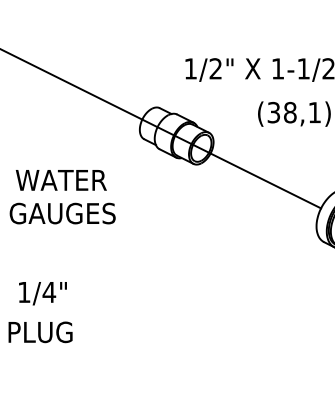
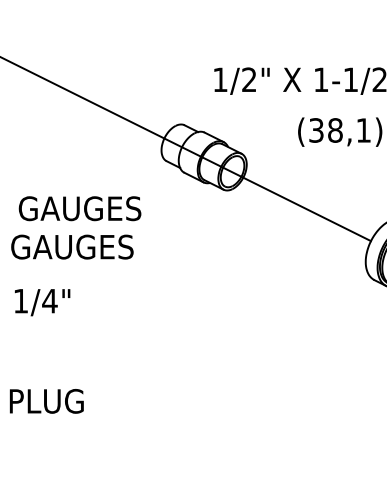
text: (68, 180) -> (79, 208), WATER -> GAUGES
text: (42, 293) -> (42, 302), moved
text: (40, 332) -> (46, 401), moved

